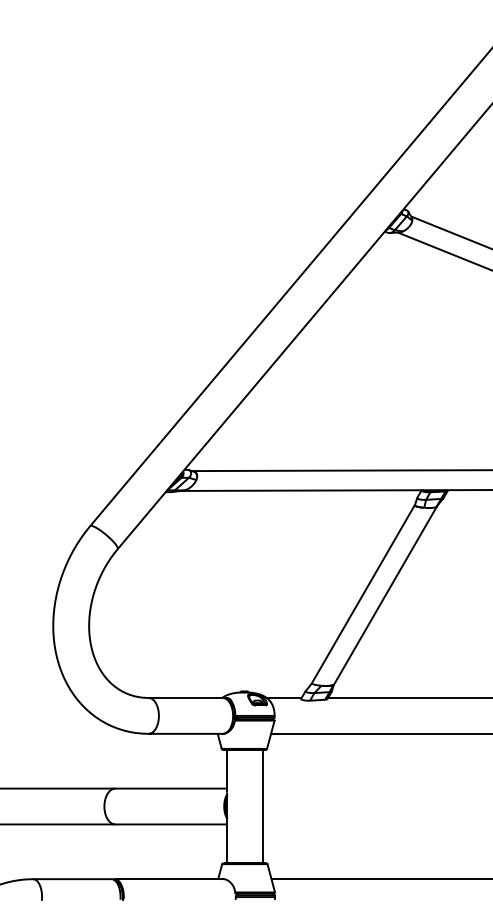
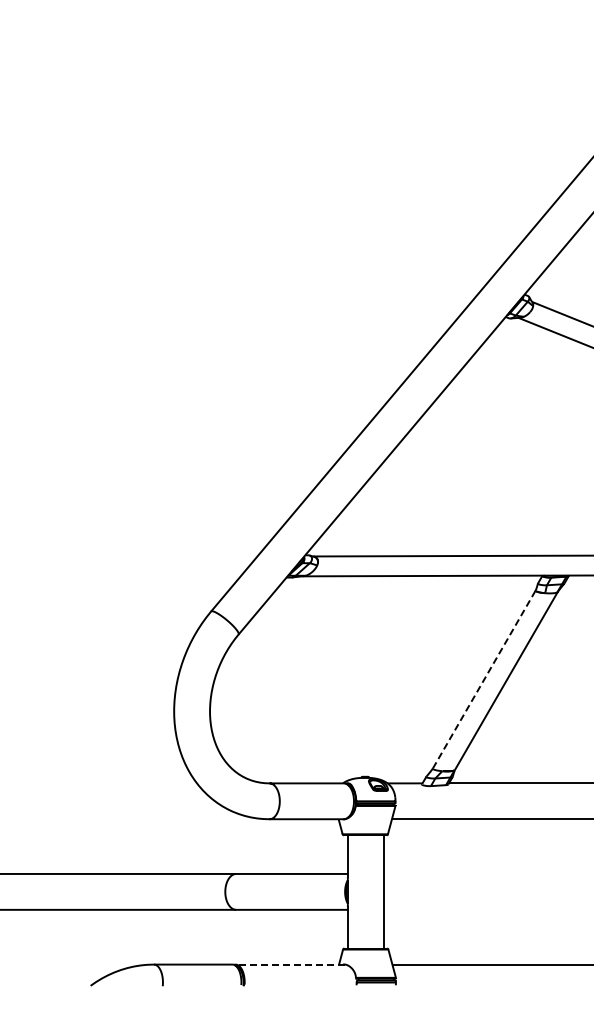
line: (363, 594) -> (484, 679), solid -> dashed
line: (169, 879) -> (290, 964), solid -> dashed

